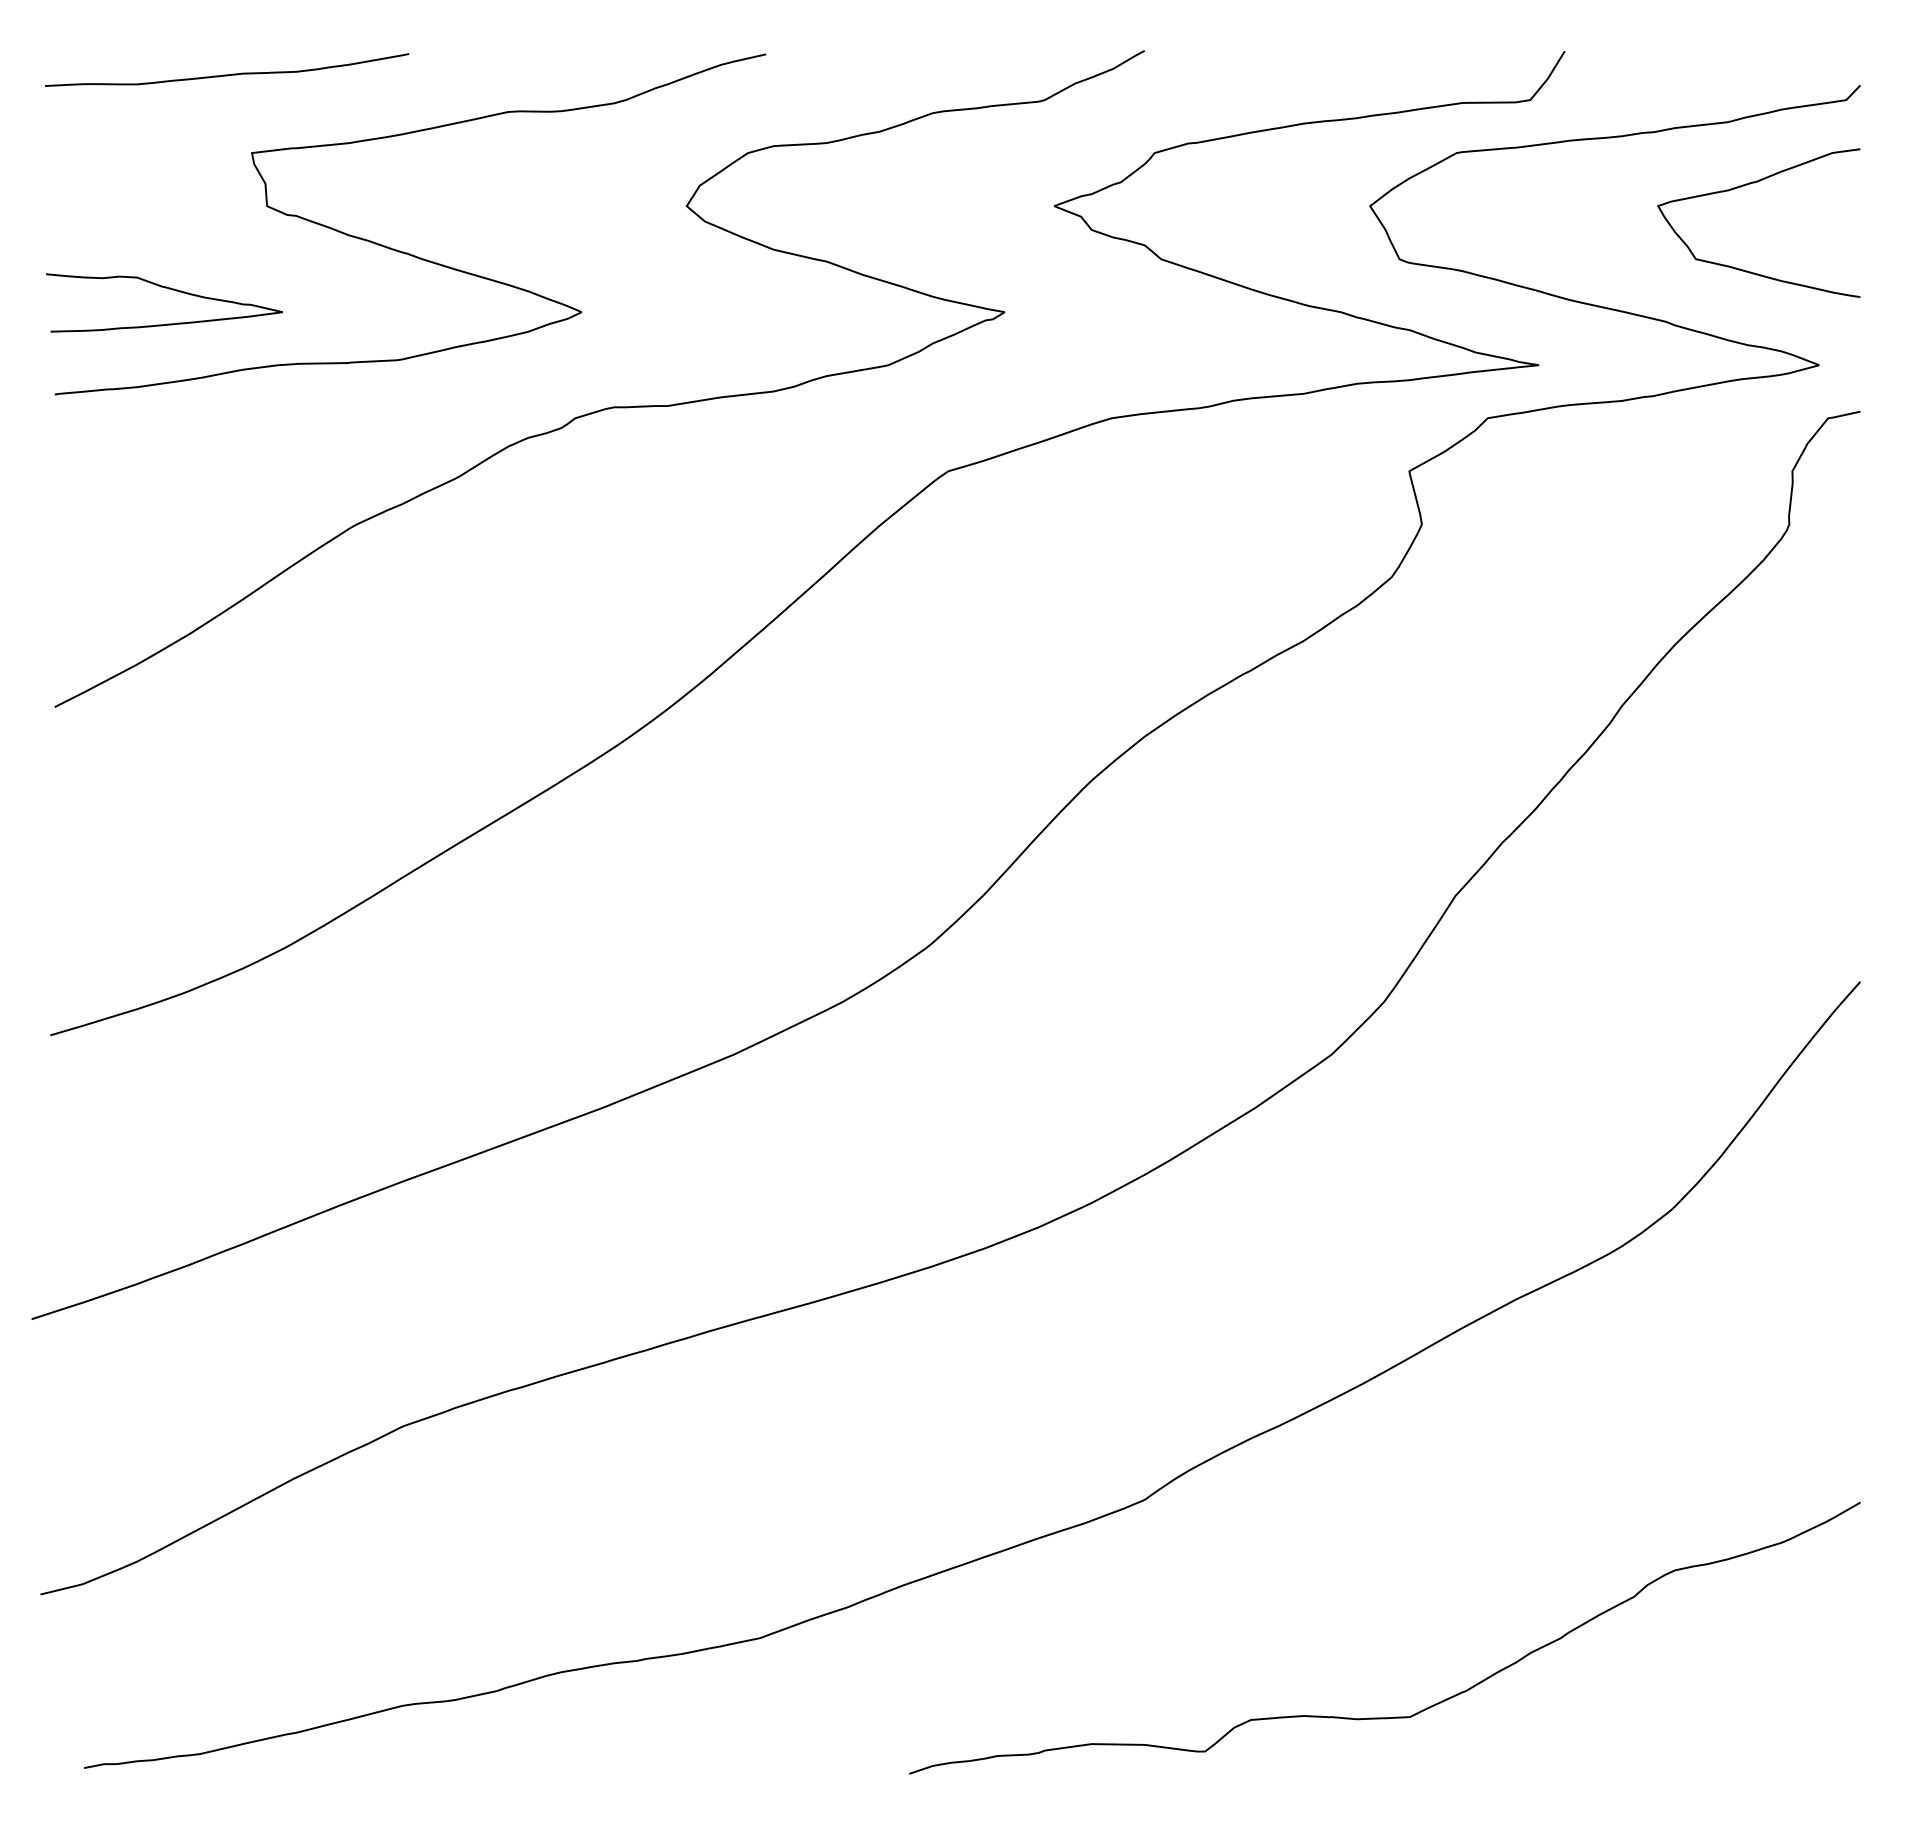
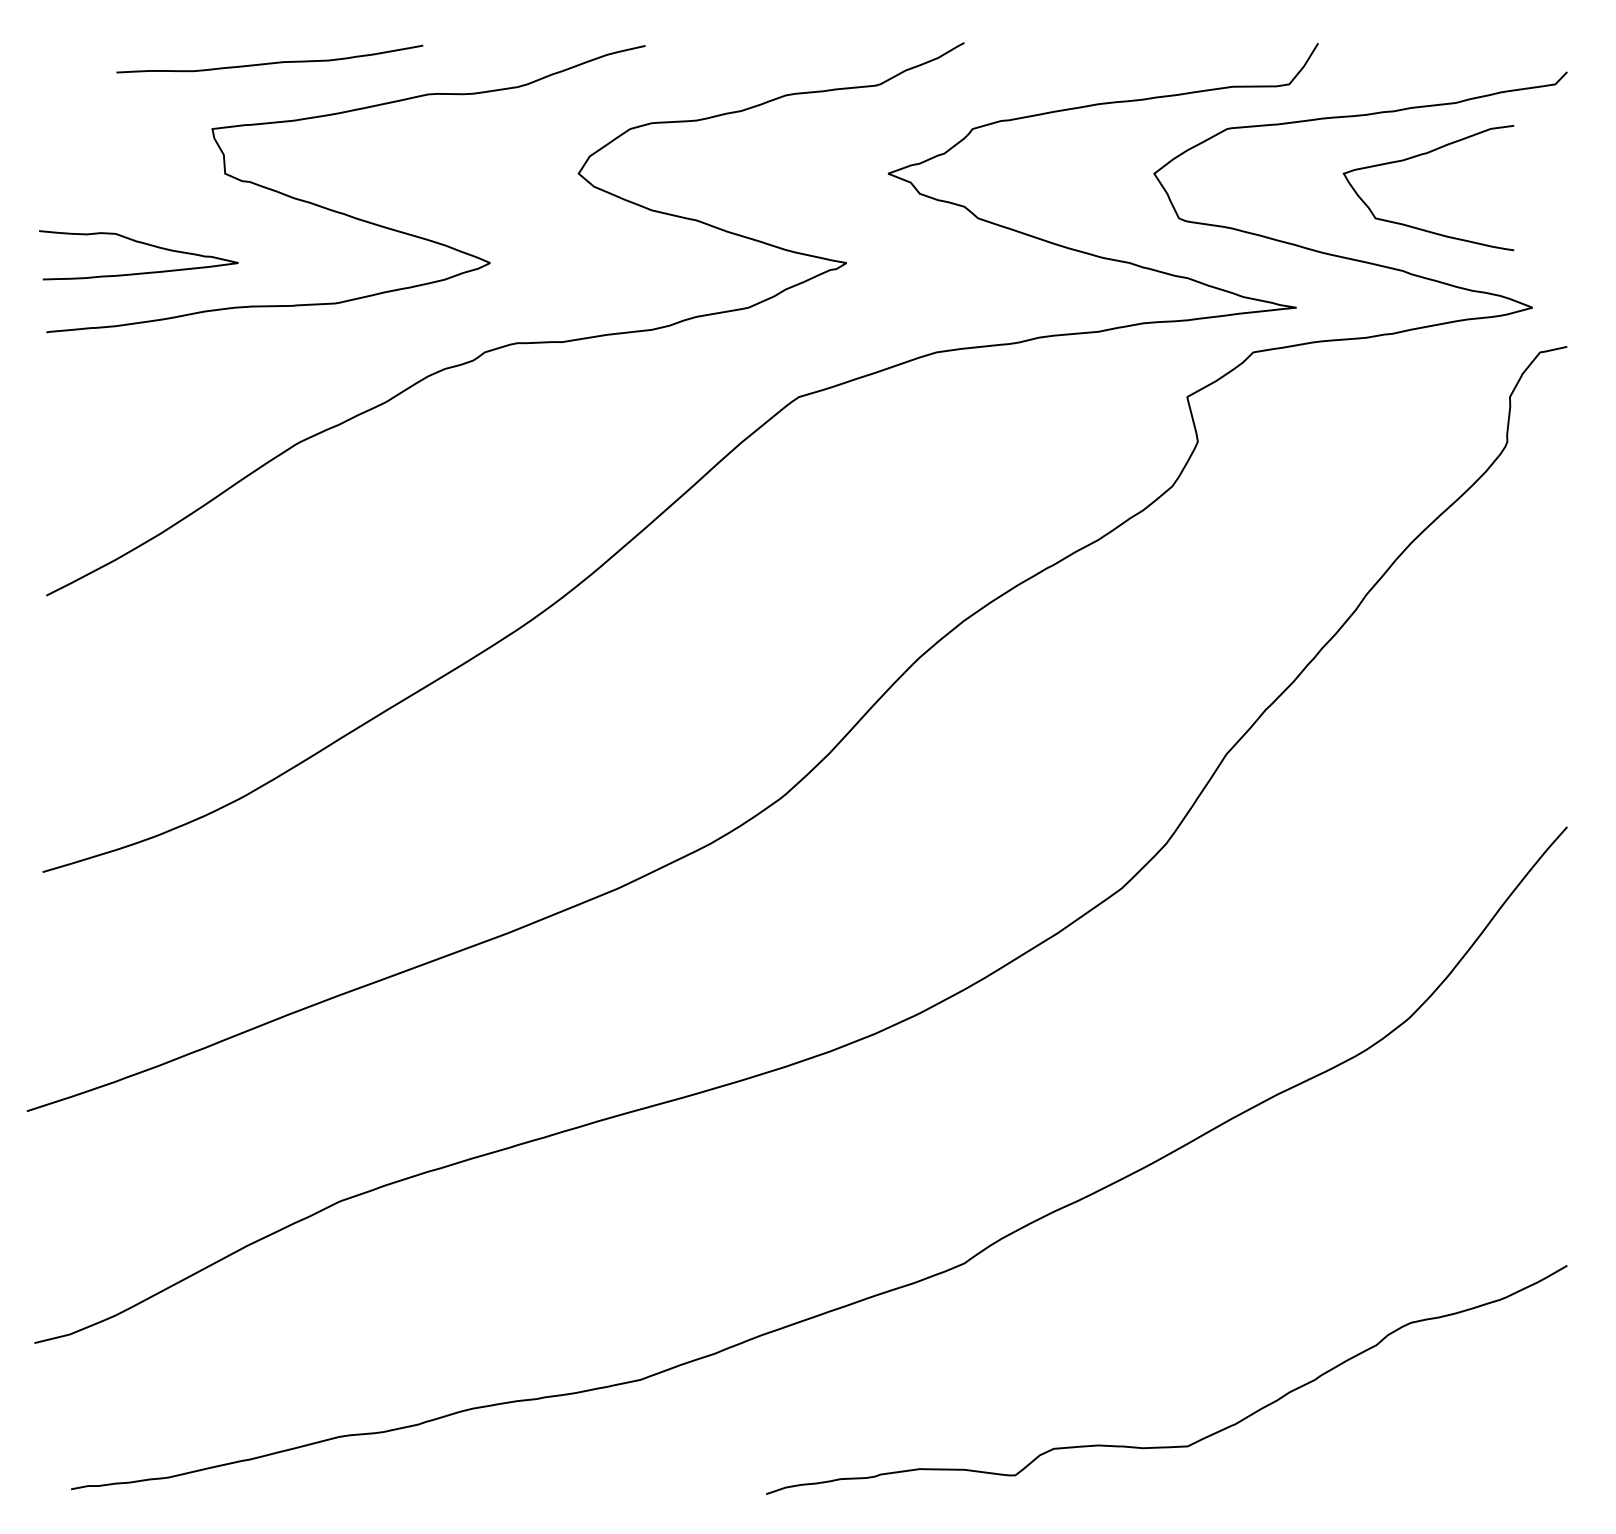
curve: (227, 74) -> (270, 62), moved
curve: (1747, 185) -> (1419, 156), moved

